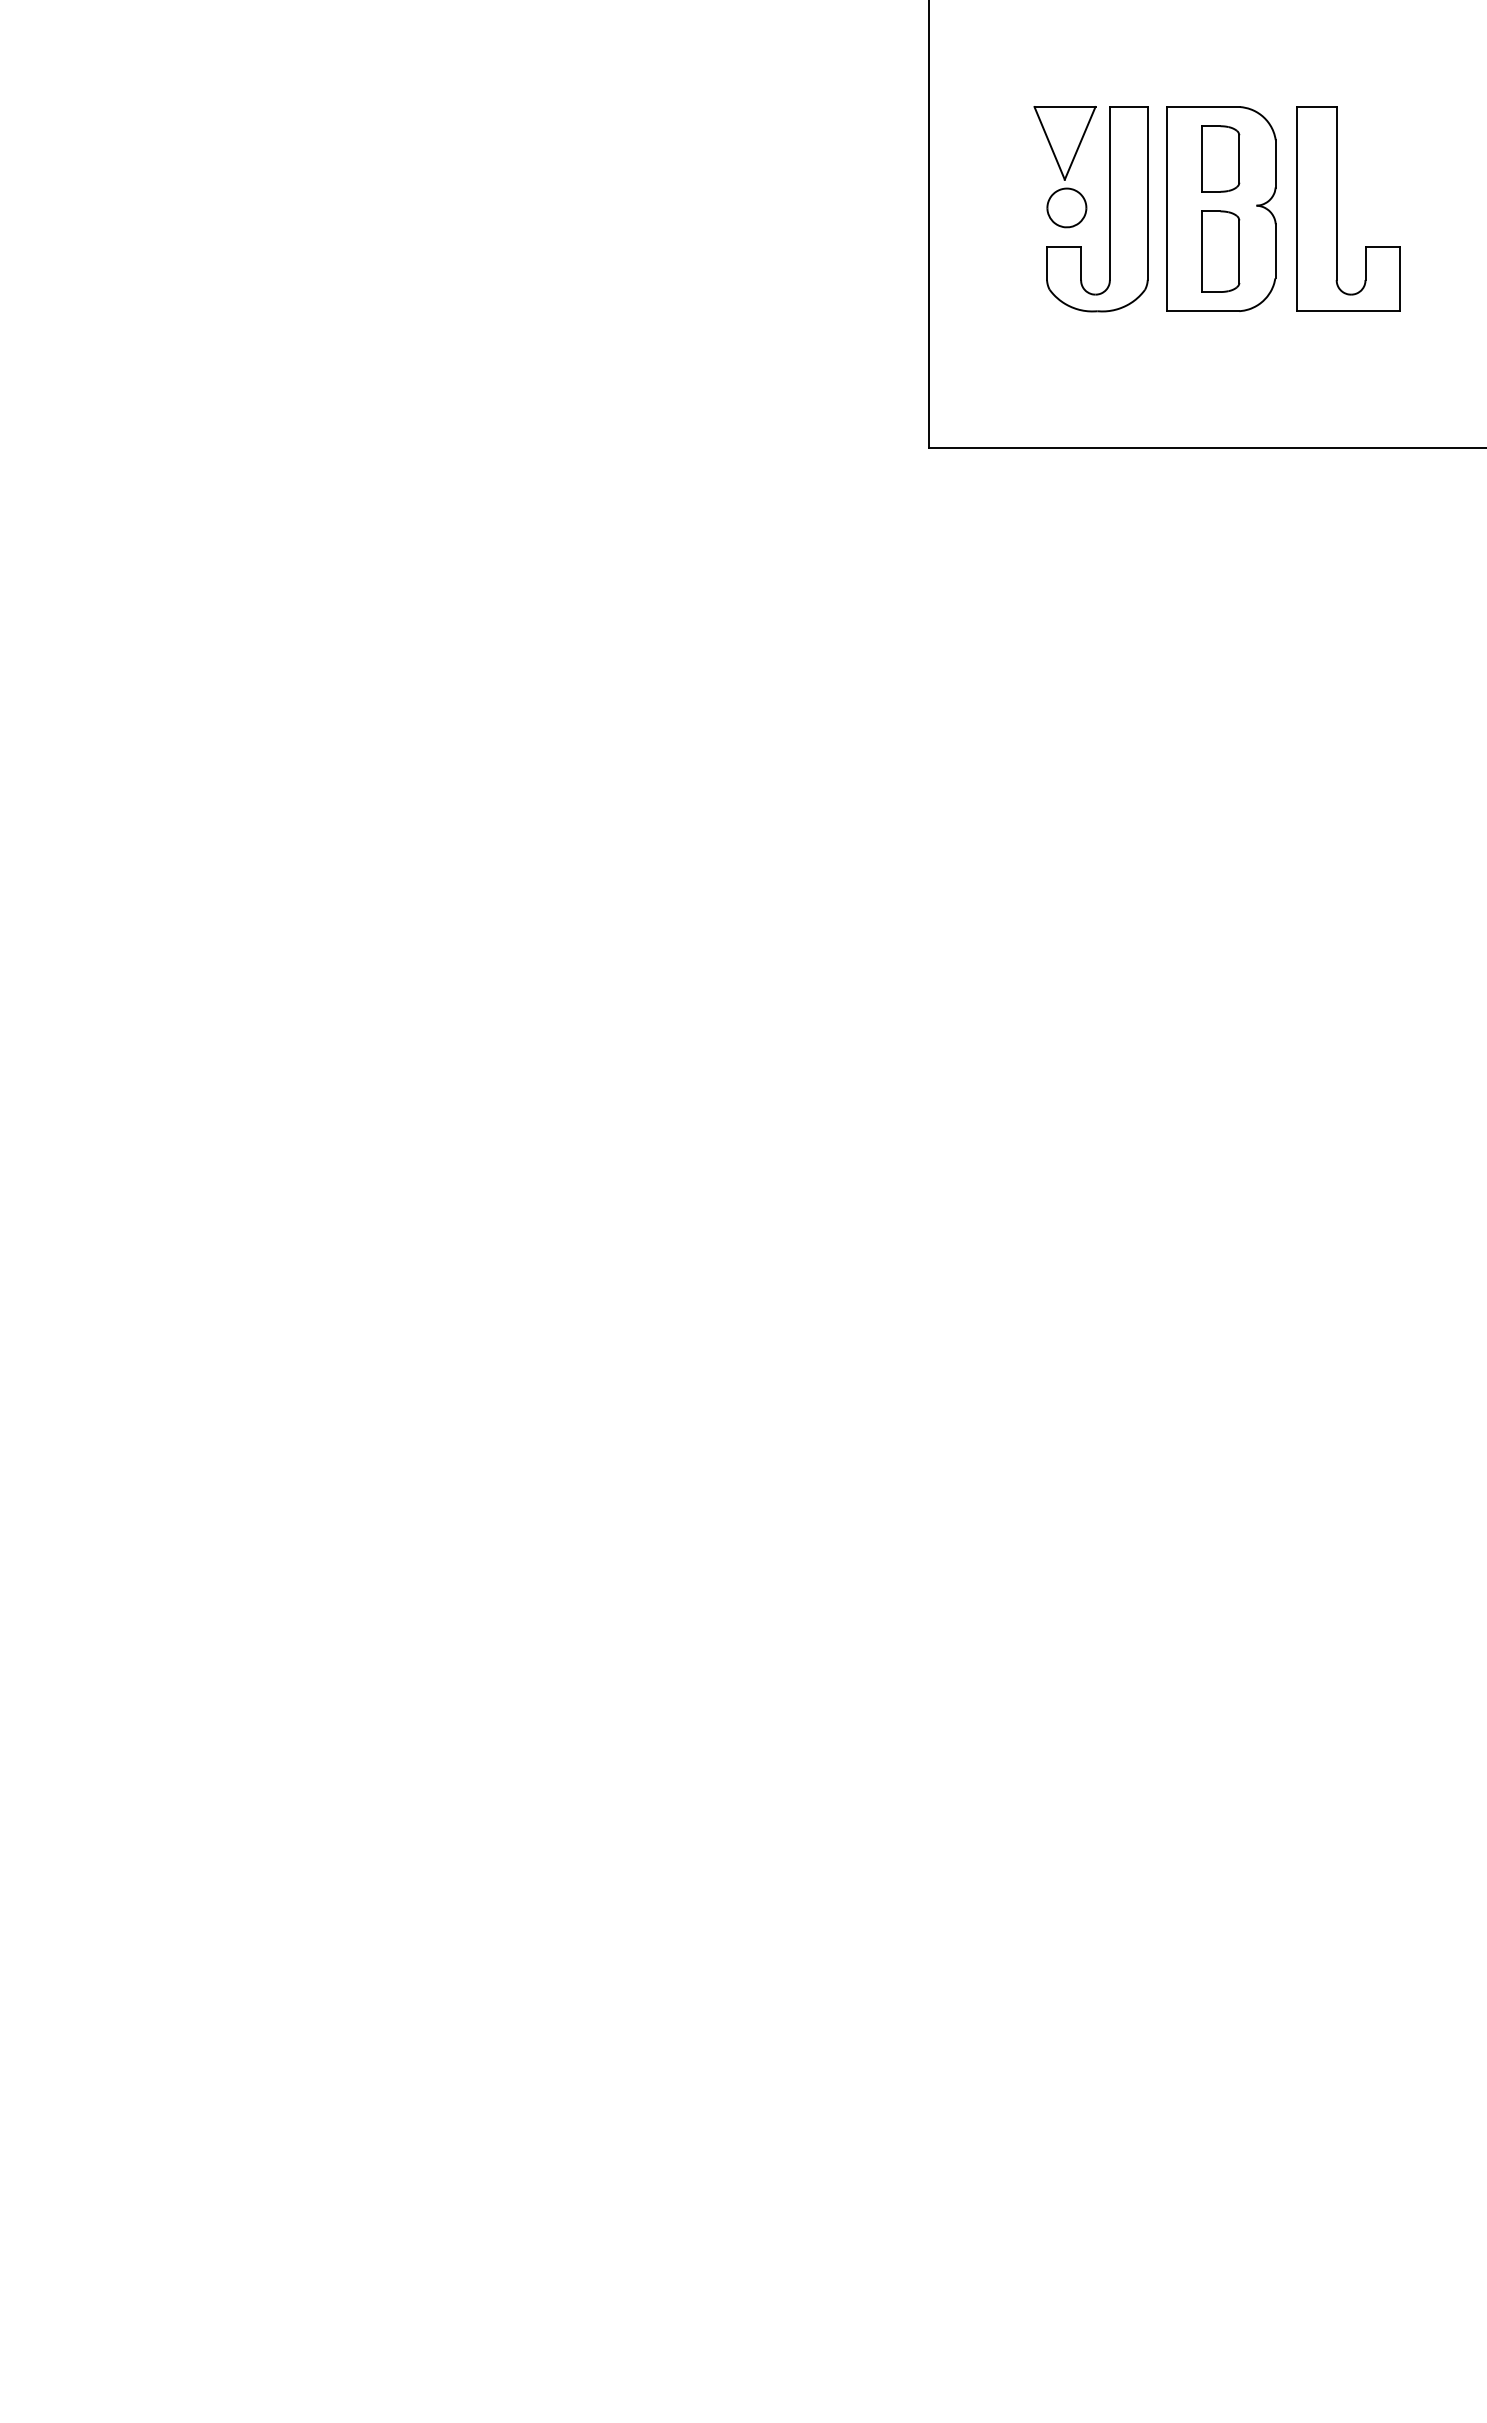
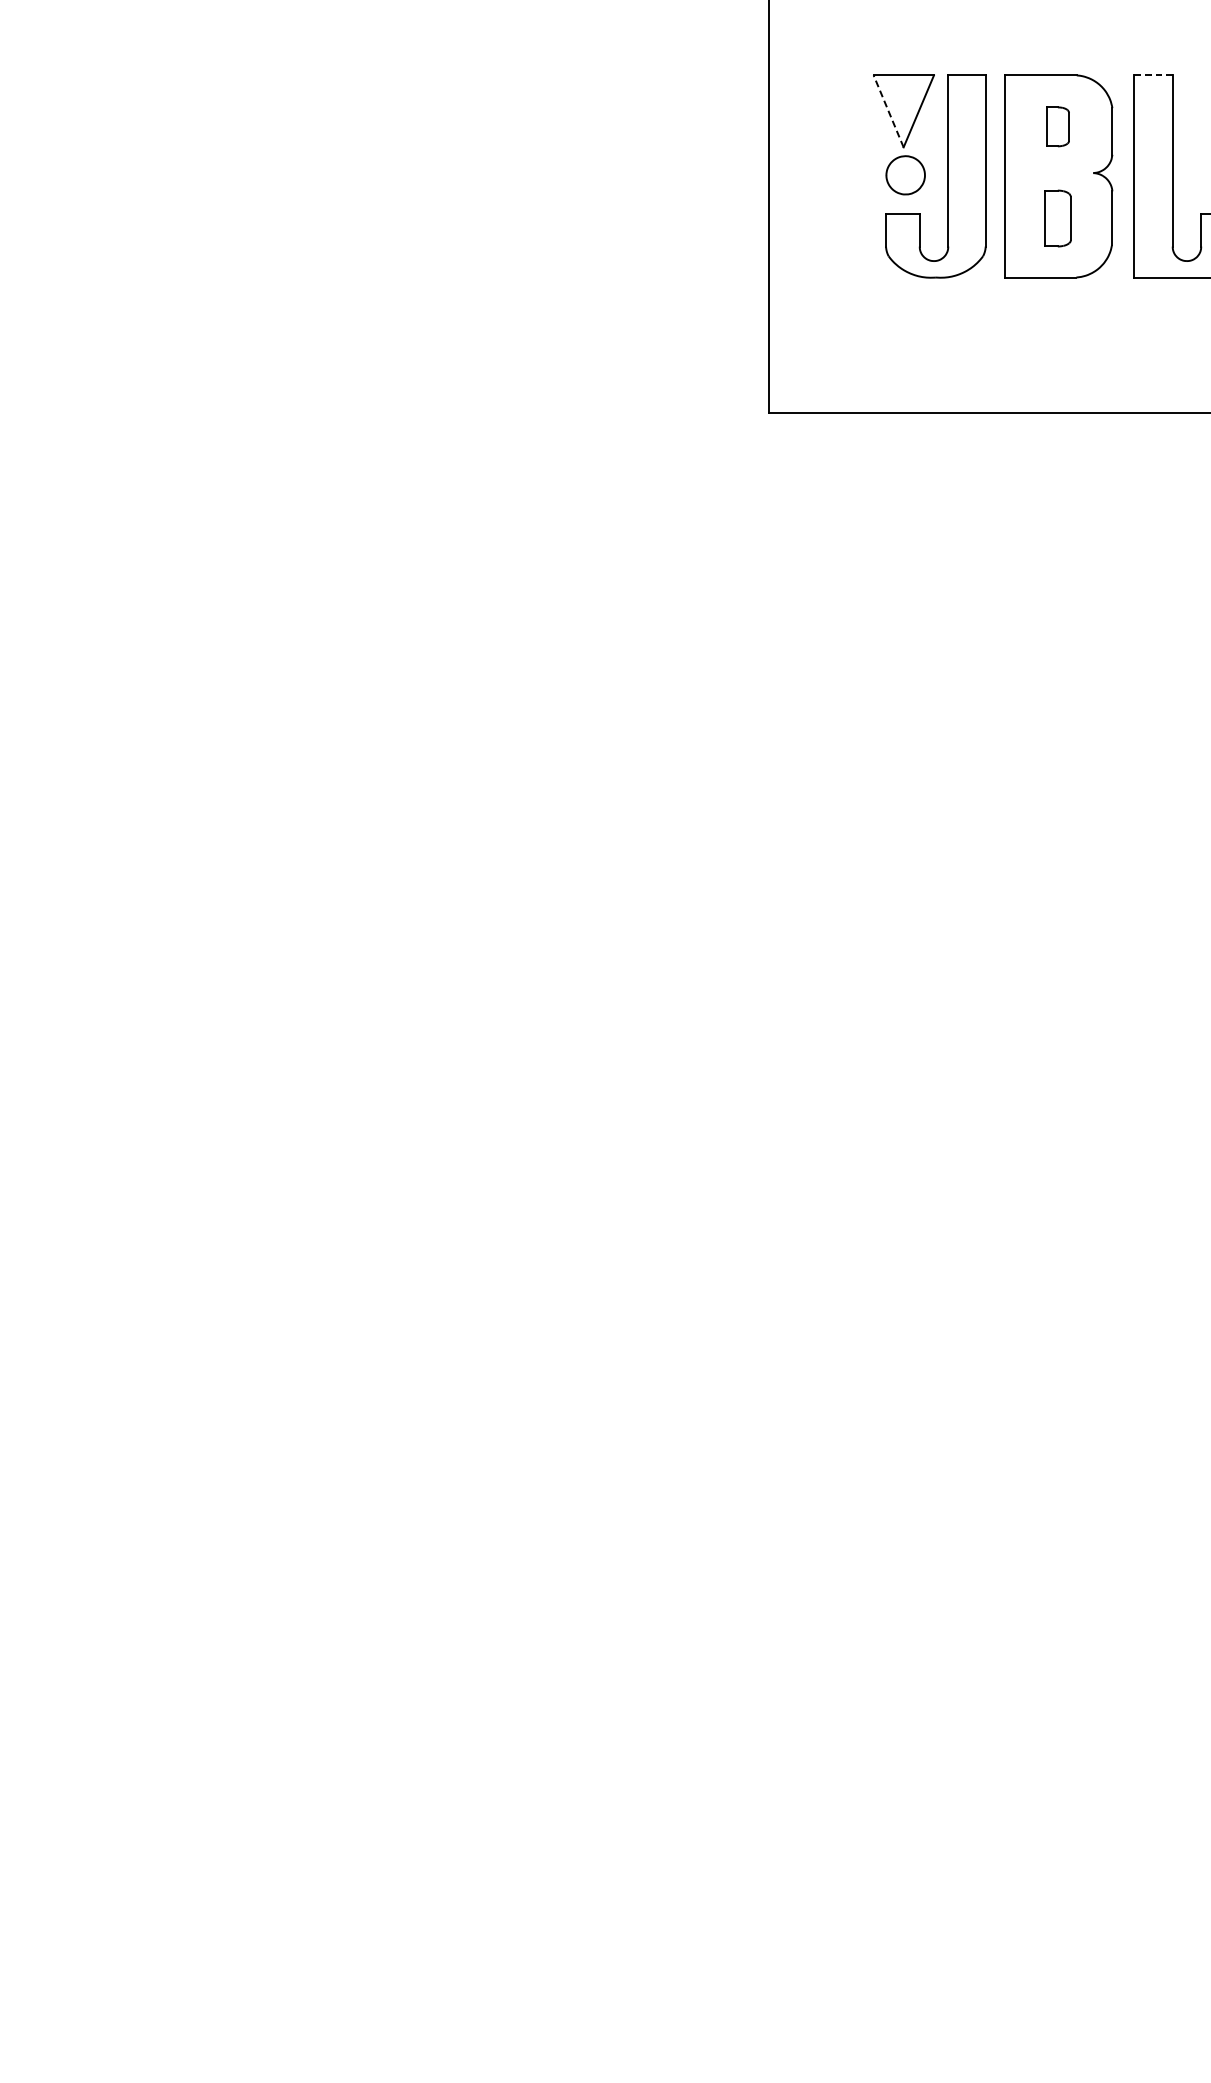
line: (1317, 107) -> (1153, 75), solid -> dashed
line: (1049, 142) -> (888, 110), solid -> dashed
part: (1220, 158) -> (1057, 126), size x0.6
part: (1220, 251) -> (1057, 218), size x0.7

